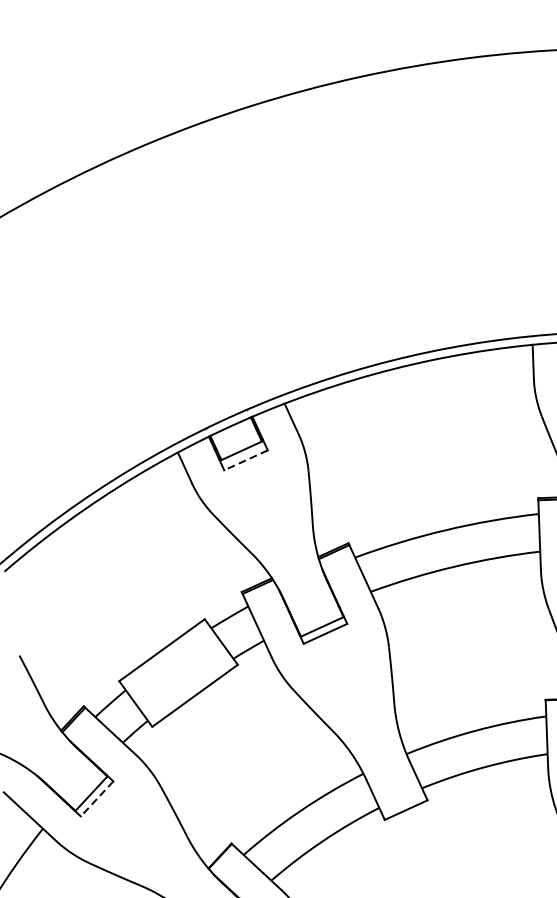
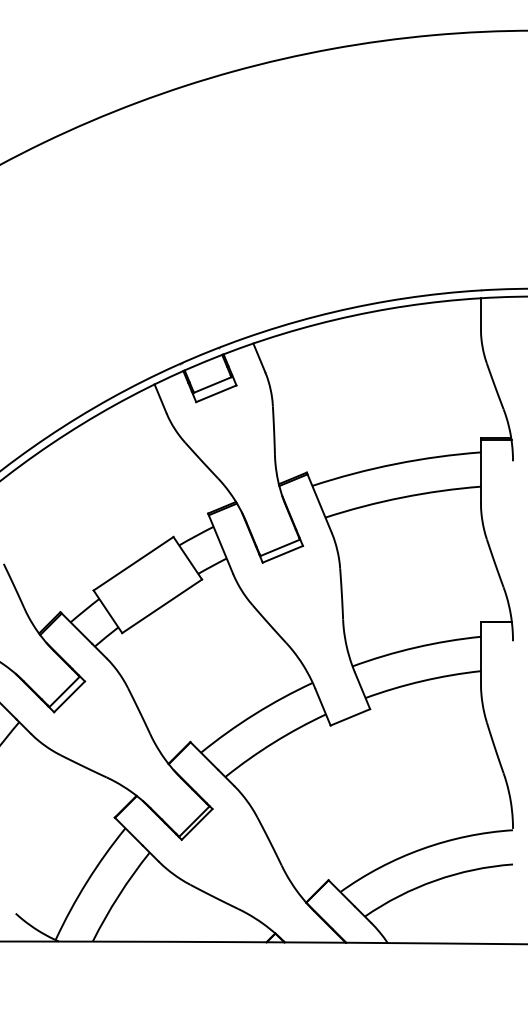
line: (246, 460) -> (216, 393), dashed -> solid
line: (97, 798) -> (69, 696), dashed -> solid

